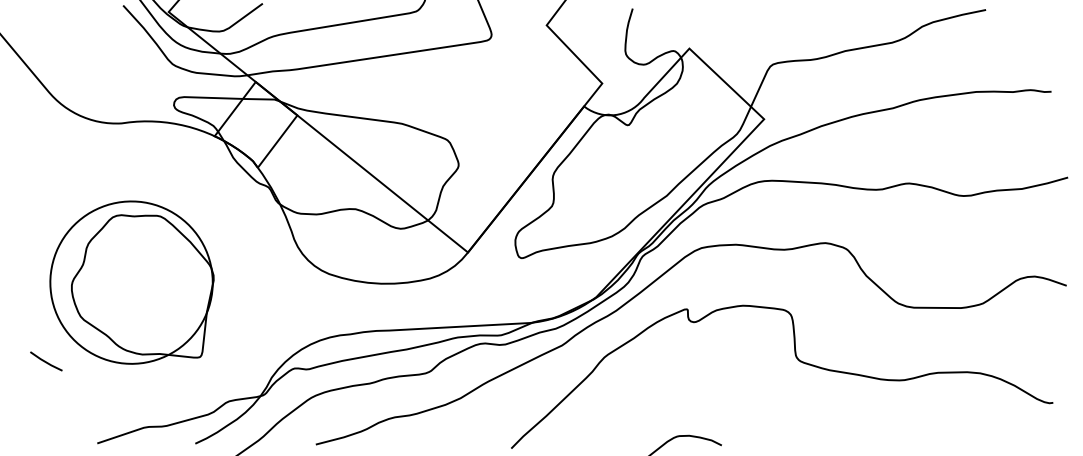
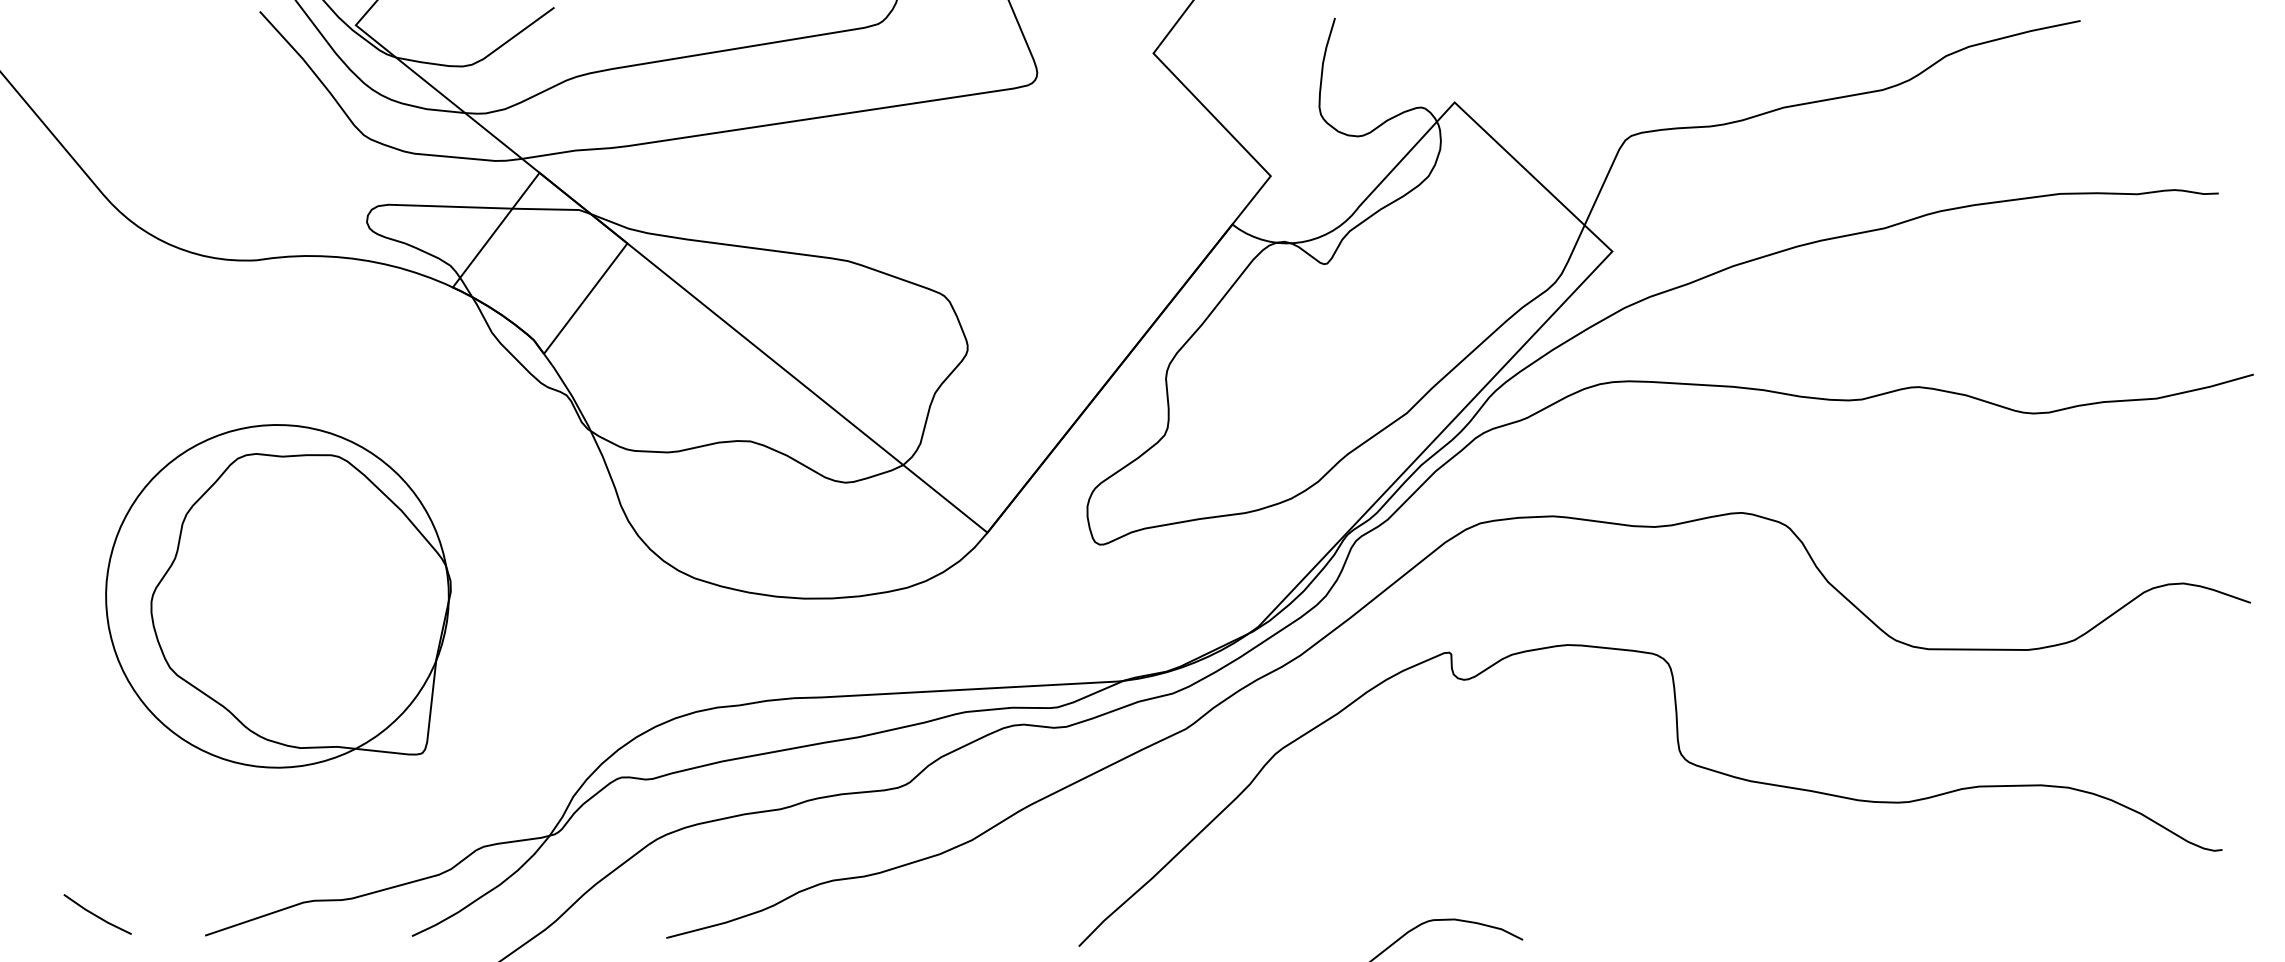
line: (46, 361) -> (97, 914), moved

